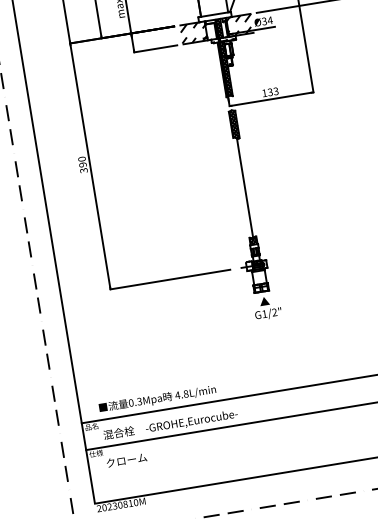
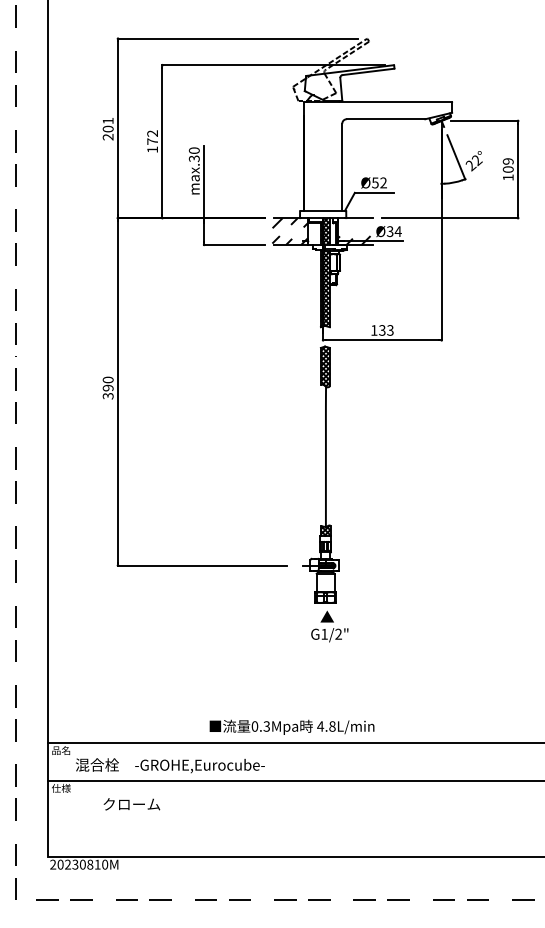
hatch: (238, 19) -> (355, 223), removed
text: (157, 398) -> (291, 726), moved
text: (126, 460) -> (131, 804), moved

